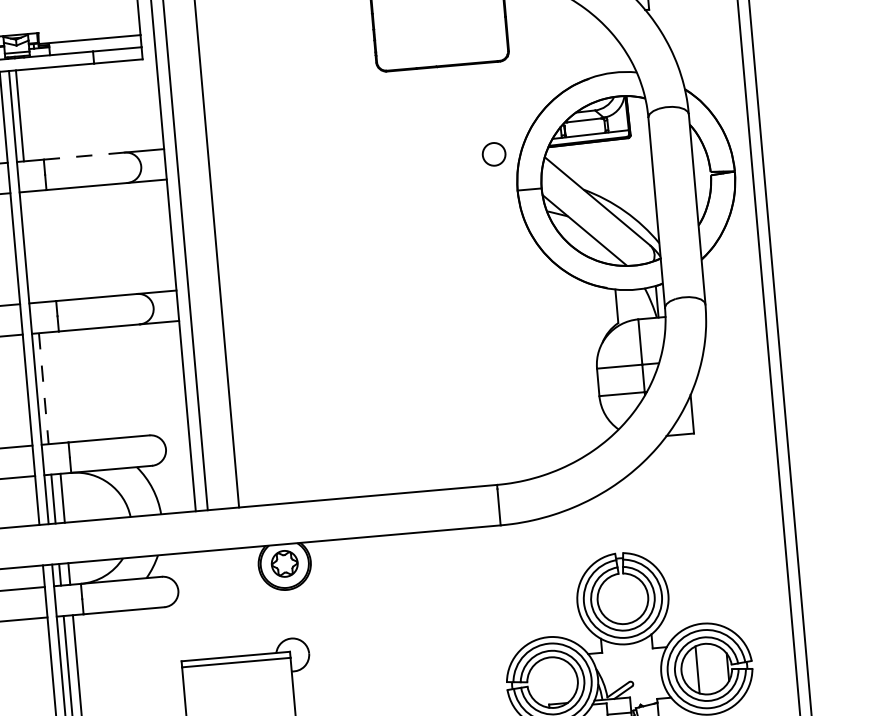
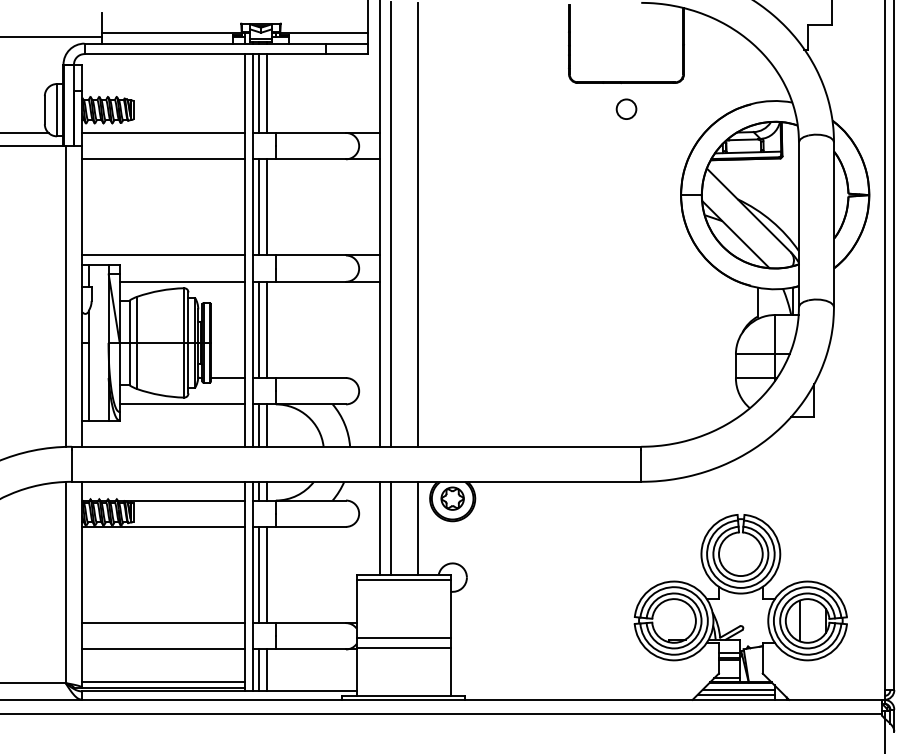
line: (29, 115) -> (266, 93), added
circle: (494, 153) -> (626, 108), moved
line: (83, 155) -> (310, 132), dashed -> solid
line: (40, 246) -> (266, 207), added
line: (31, 247) -> (258, 207), added
line: (52, 387) -> (266, 329), added
line: (43, 389) -> (258, 330), dashed -> solid
line: (247, 600) -> (417, 527), added
line: (215, 603) -> (390, 527), added
line: (204, 604) -> (380, 527), added

